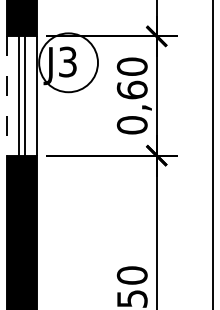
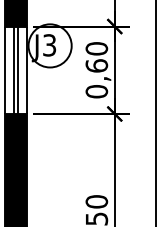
line: (7, 96) -> (5, 70), dashed -> solid

